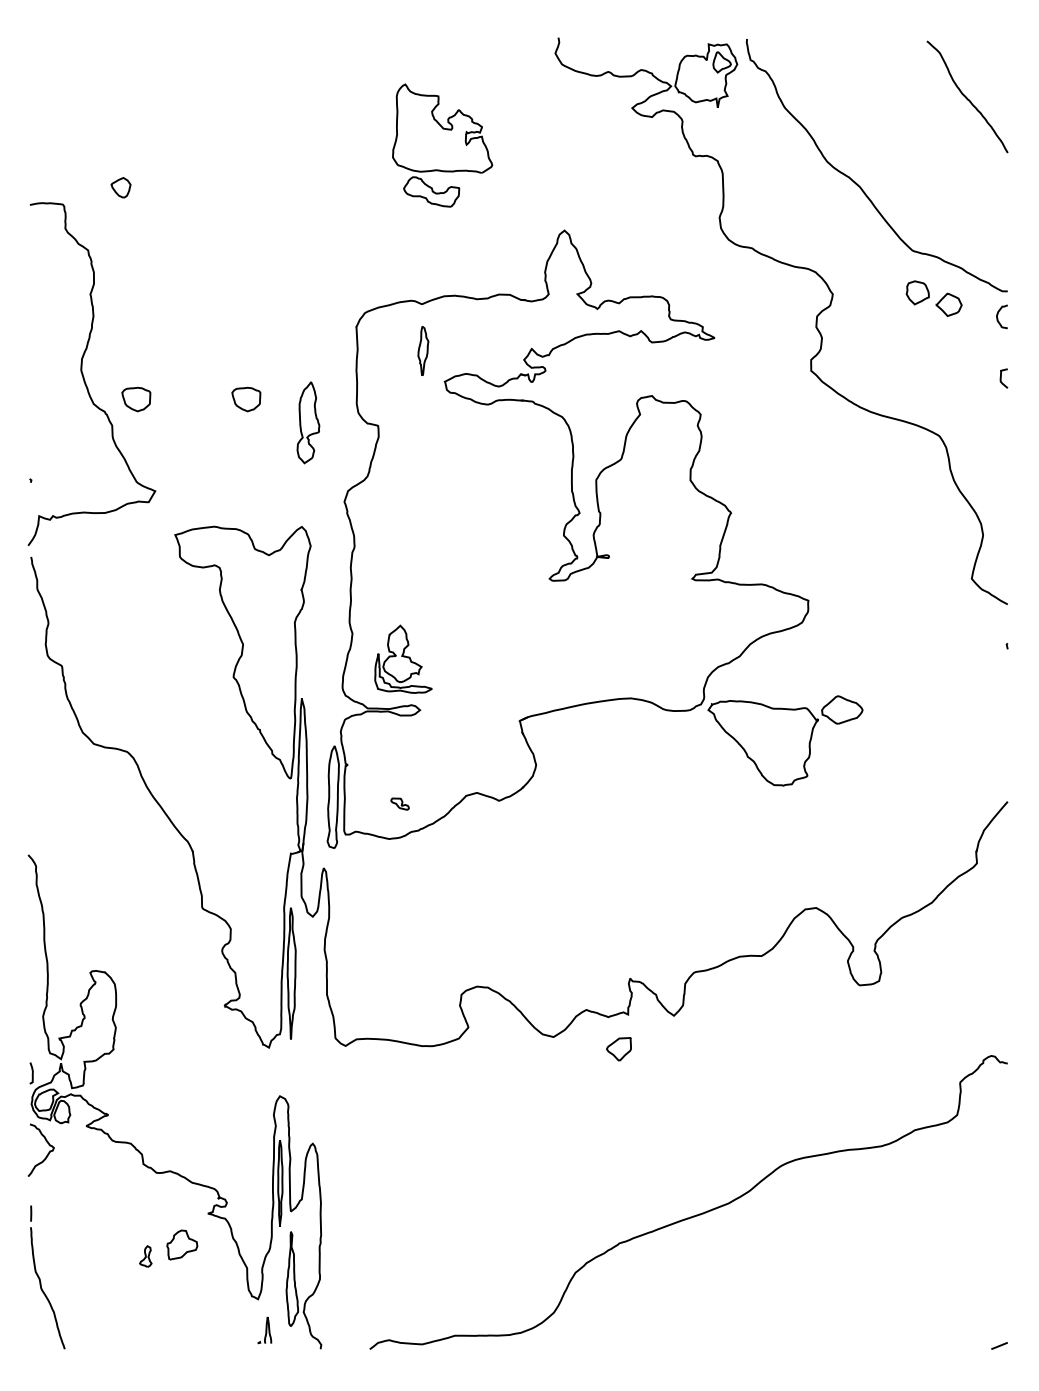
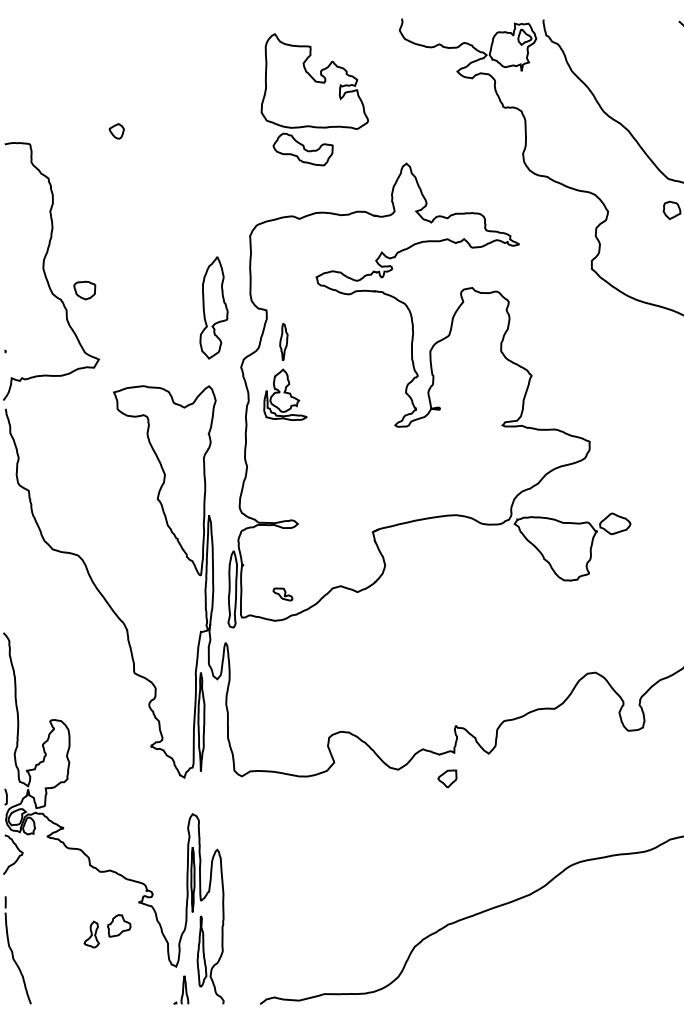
part: (442, 145) -> (314, 99), size x1.43
part: (120, 187) -> (116, 131), moved
part: (423, 350) -> (283, 341), moved
part: (246, 399) -> (167, 290), removed
part: (308, 422) -> (214, 307), size x1.67
part: (403, 658) -> (285, 394), moved
part: (399, 804) -> (282, 594), size x1.43
part: (145, 1256) -> (91, 934), size x1.67
part: (264, 1330) -> (181, 990), size x1.43

